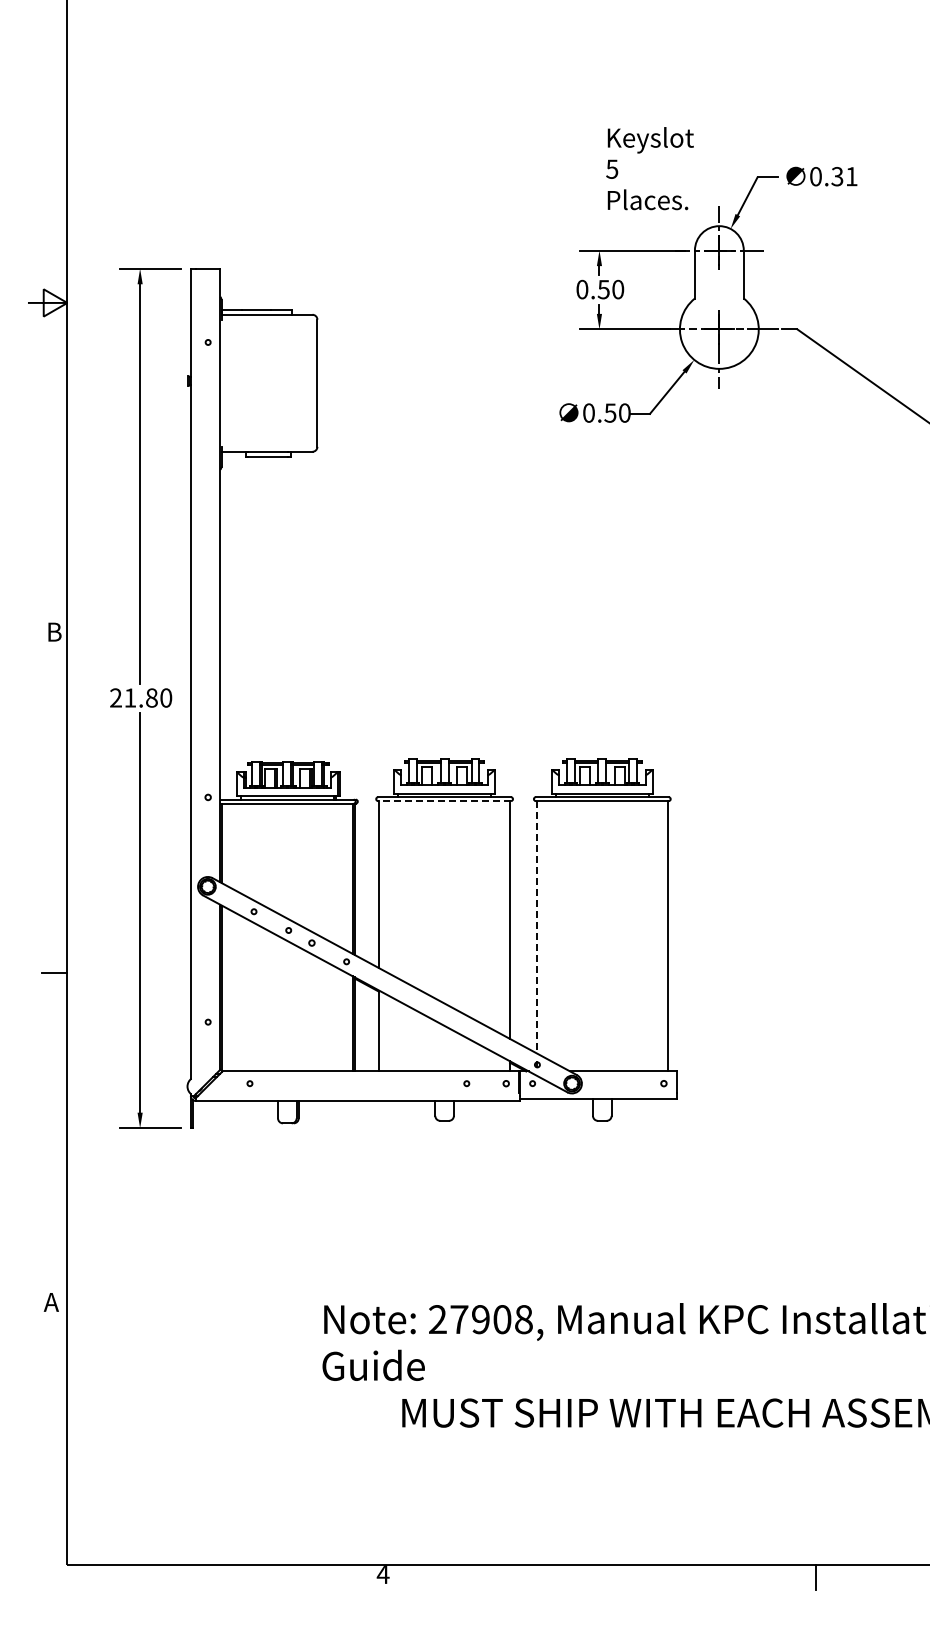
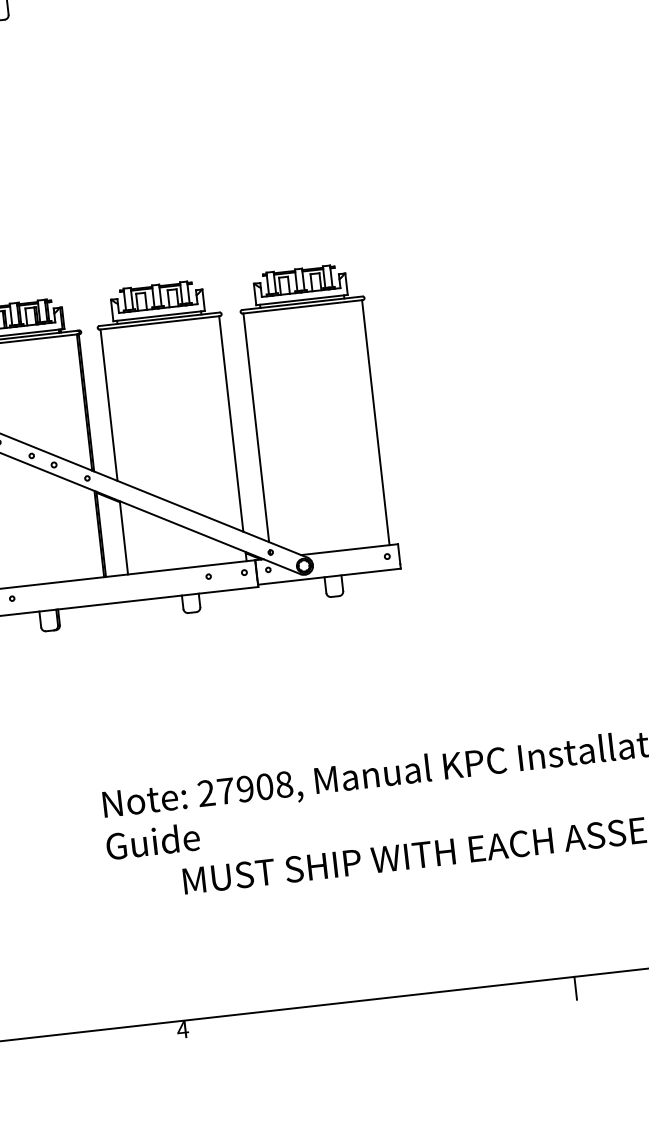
line: (444, 801) -> (159, 323), dashed -> solid
line: (536, 927) -> (255, 428), dashed -> solid

